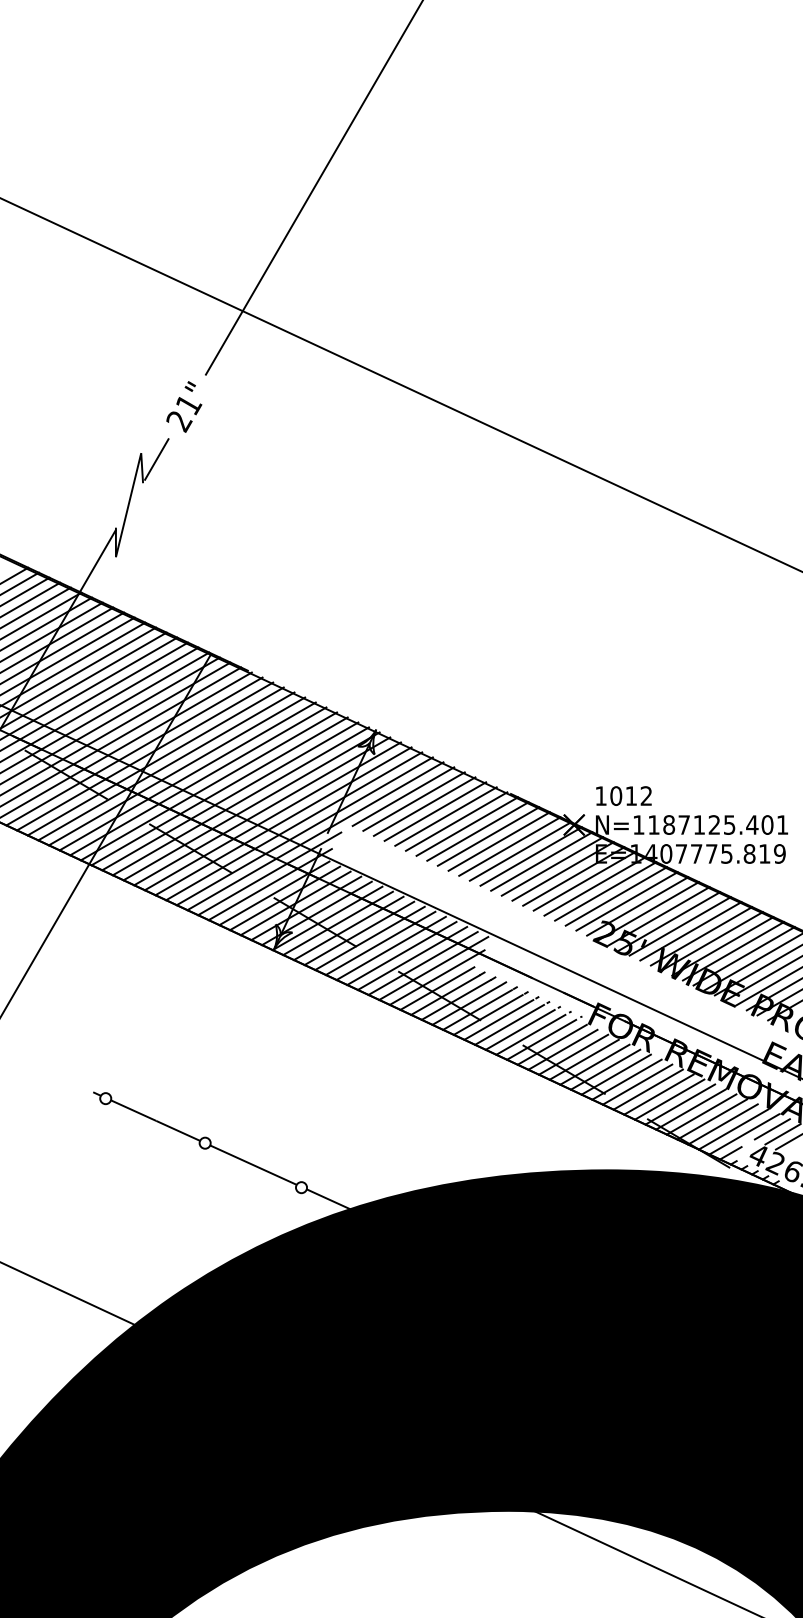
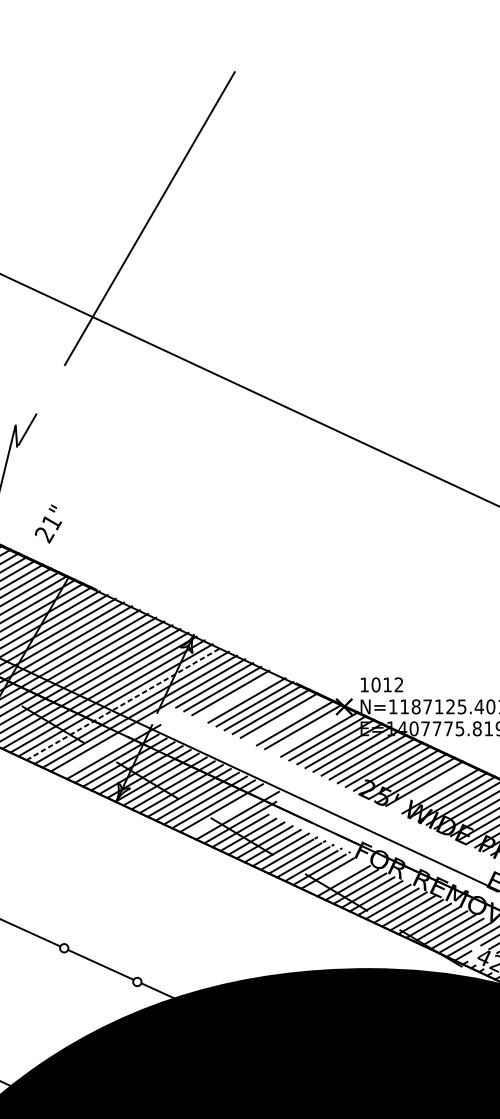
text: (184, 406) -> (48, 523), moved
line: (435, 811) -> (238, 696), removed
line: (283, 821) -> (123, 704), solid -> dashed
line: (498, 841) -> (286, 719), removed
line: (530, 856) -> (311, 730), removed
line: (269, 873) -> (113, 743), removed
line: (690, 931) -> (432, 787), removed
line: (422, 962) -> (229, 811), removed
line: (562, 1049) -> (335, 877), removed

